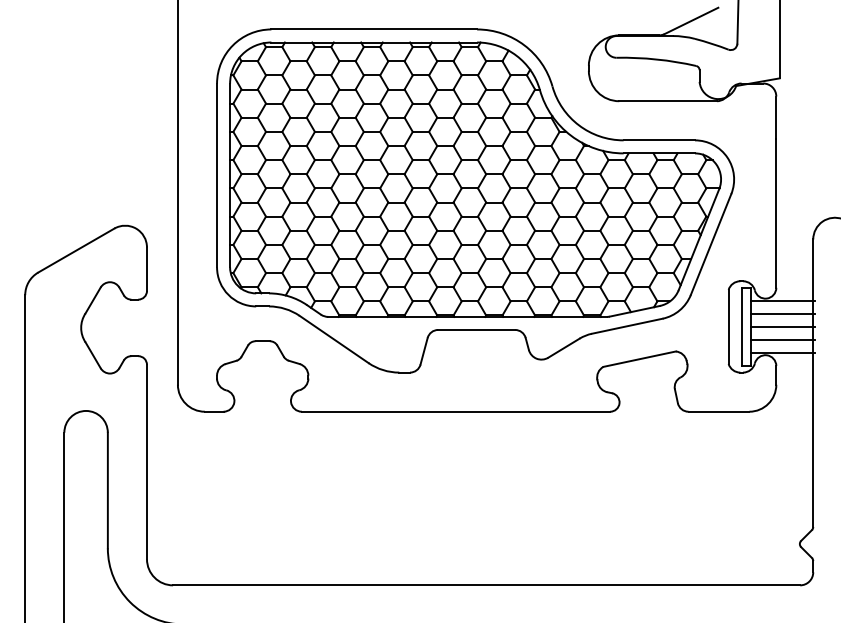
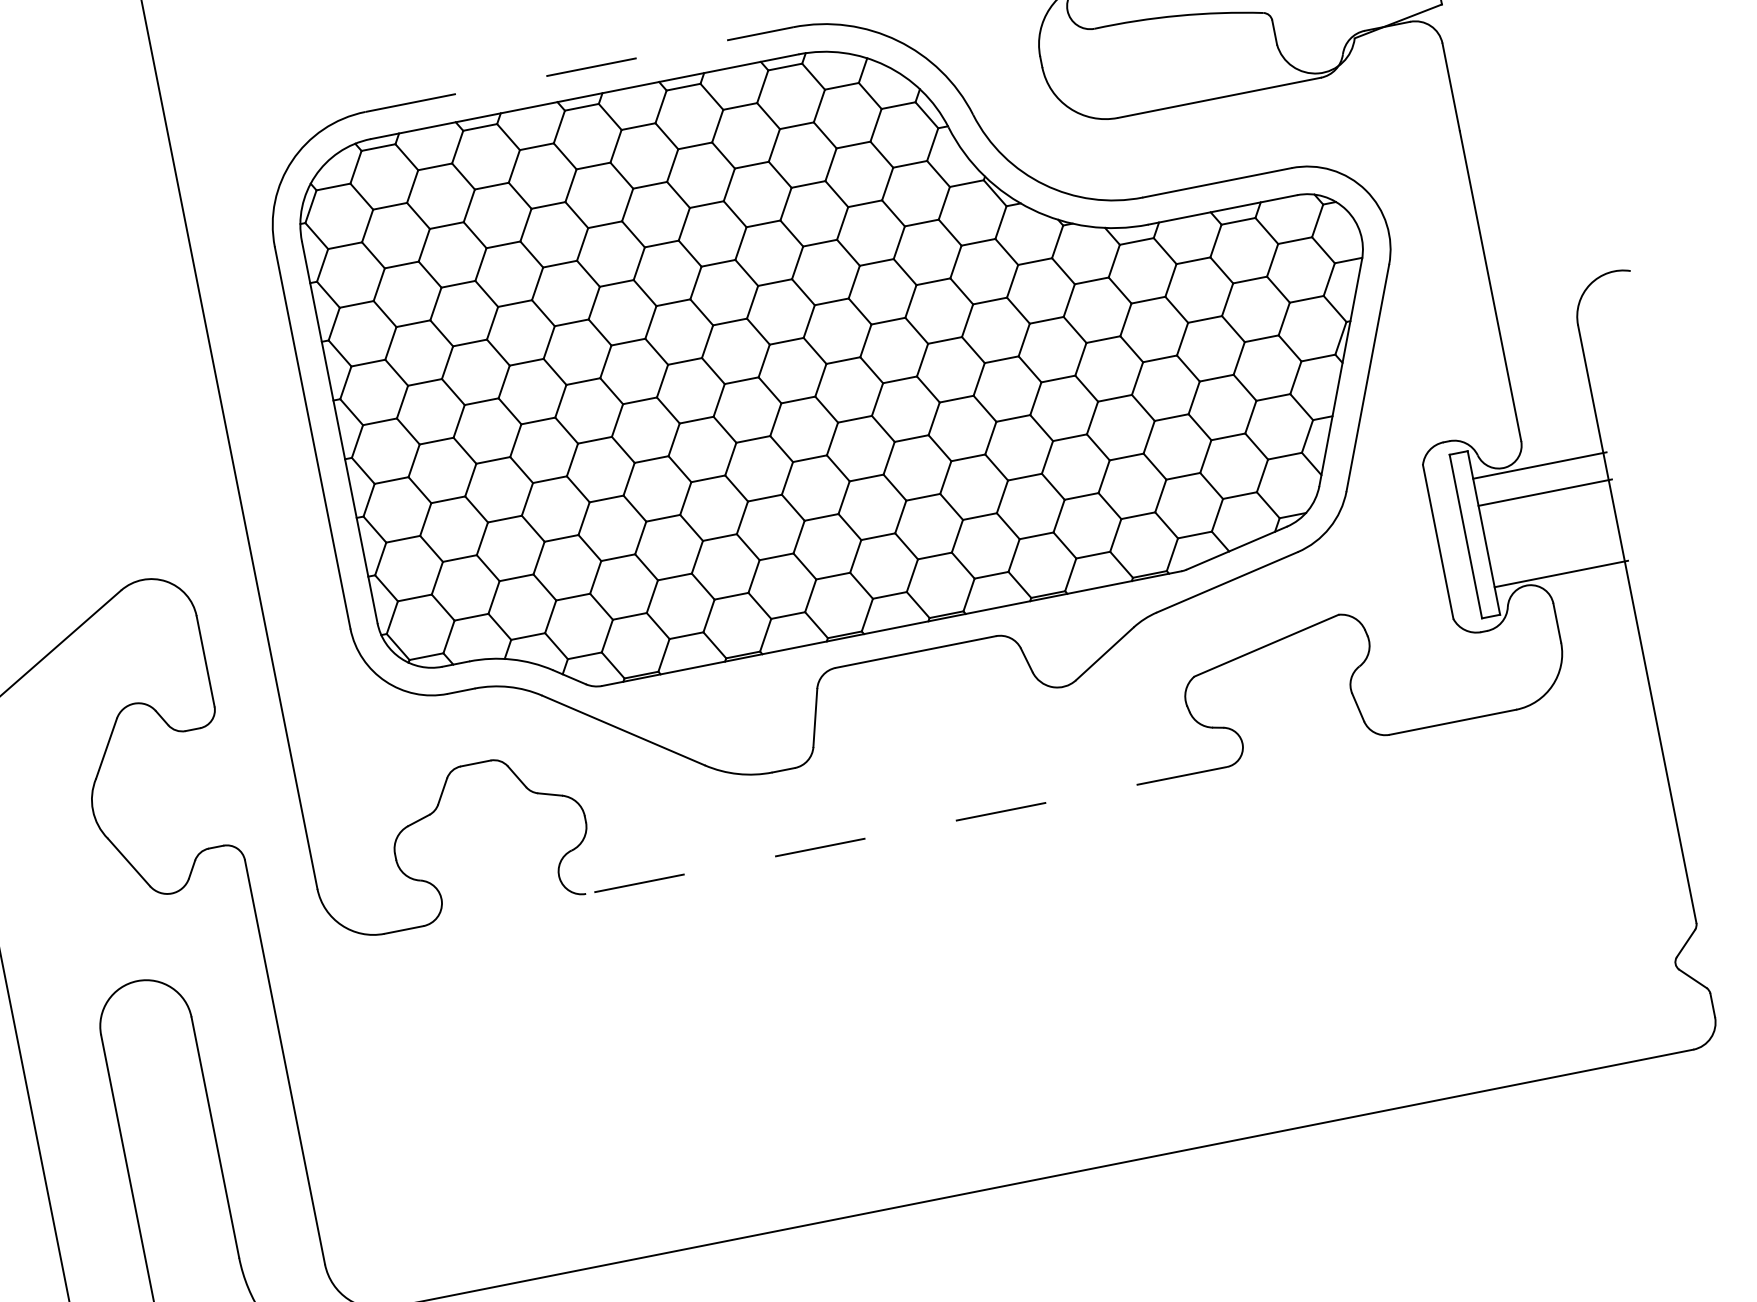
line: (374, 29) -> (579, 69), solid -> dashed
line: (782, 326) -> (1550, 518), removed
line: (782, 339) -> (1555, 545), removed
line: (455, 411) -> (905, 830), solid -> dashed

